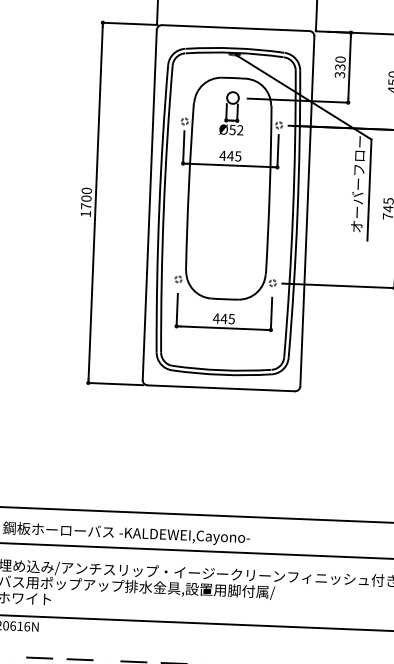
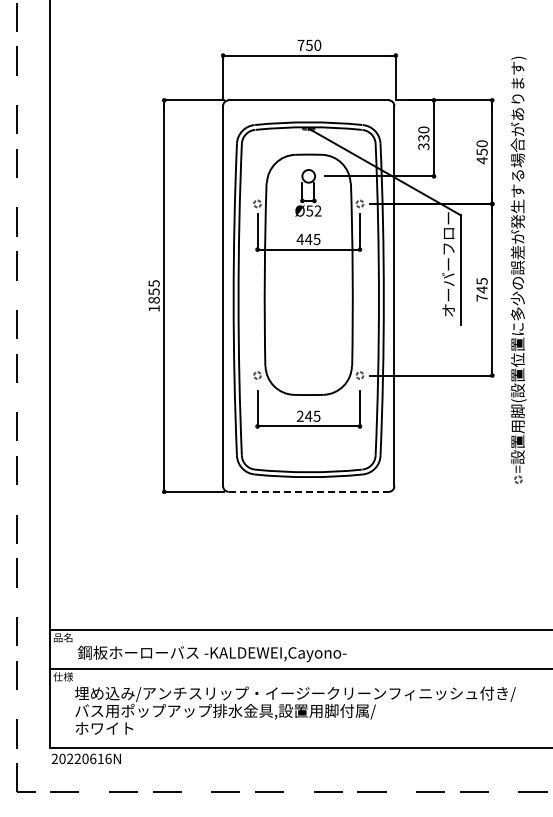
text: (85, 198) -> (153, 291), 1700 -> 1855
text: (215, 317) -> (299, 415), 445 -> 245
line: (222, 388) -> (309, 491), solid -> dashed

